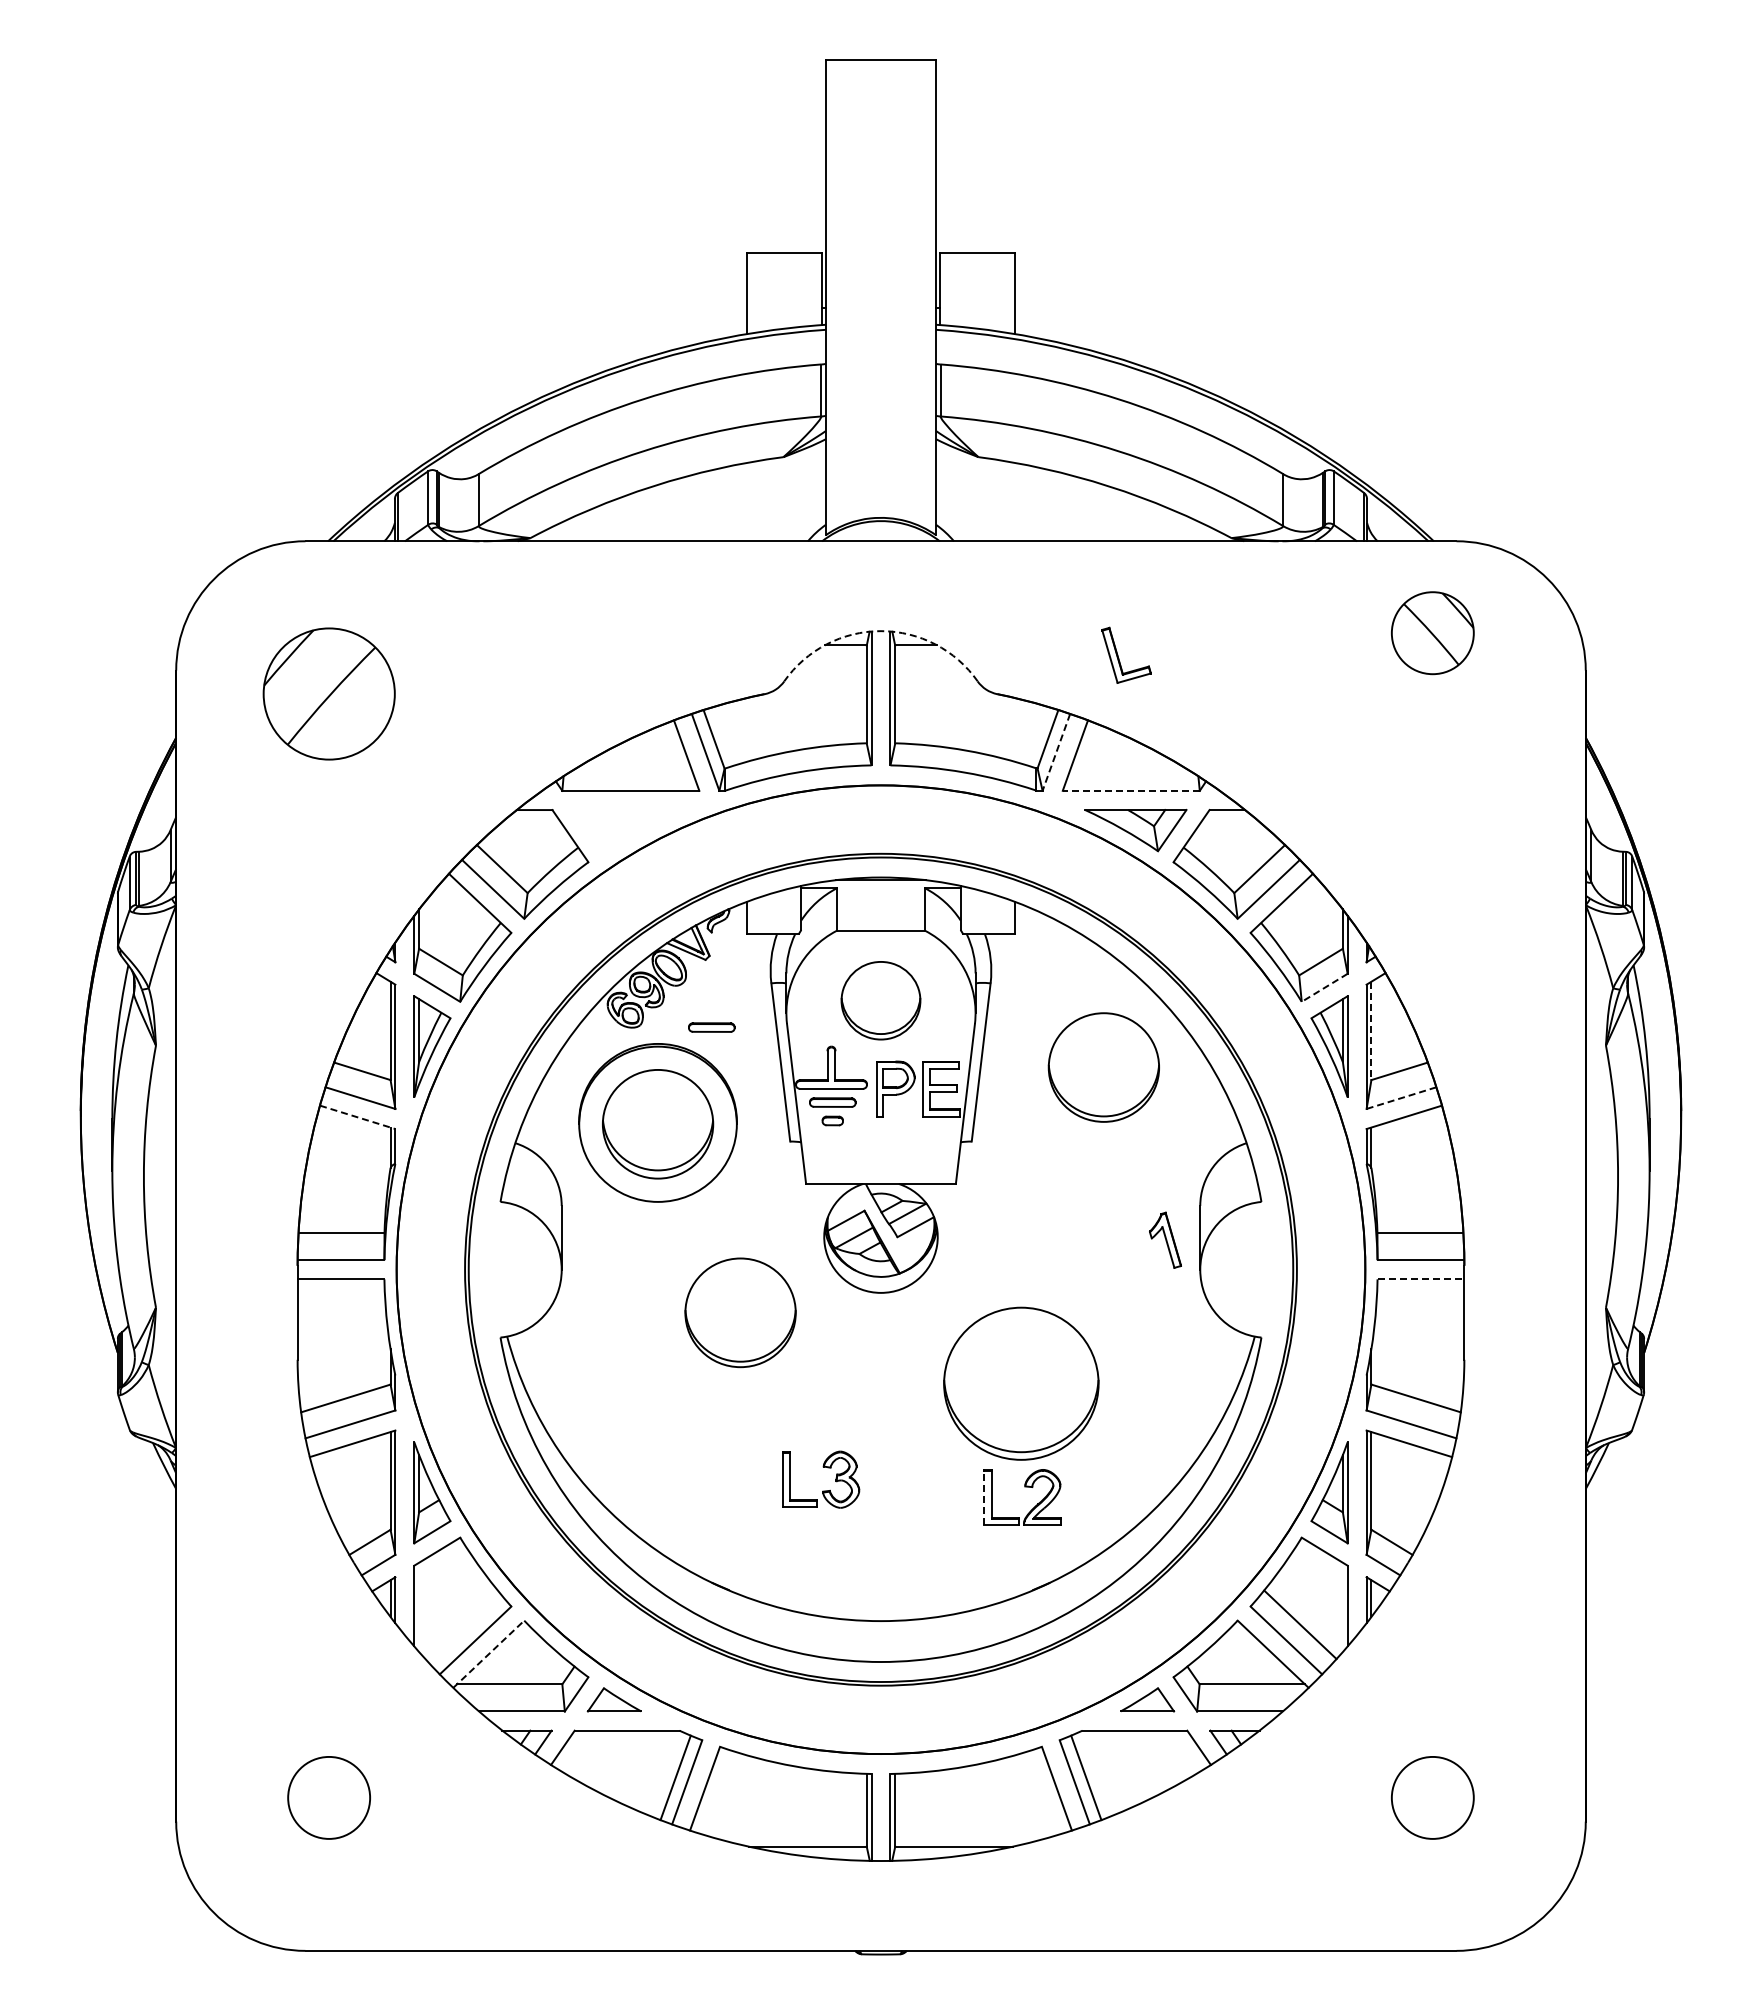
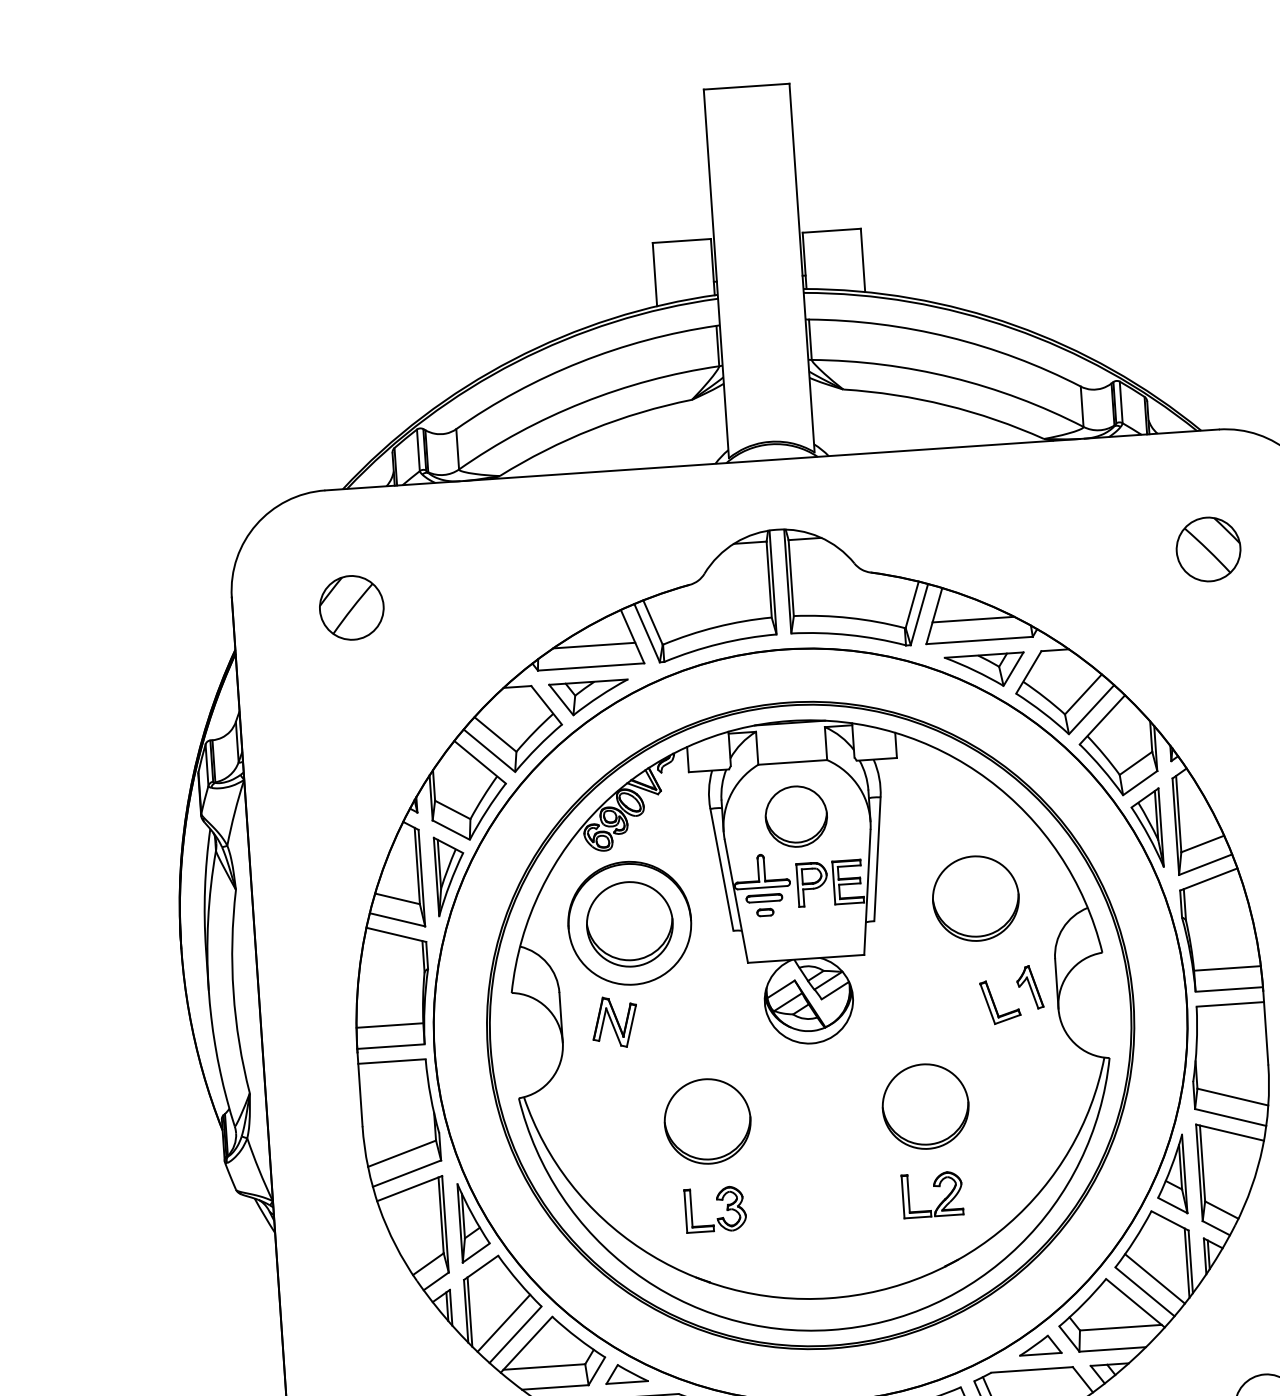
arc: (880, 631) -> (776, 530), dashed -> solid
part: (1432, 633) -> (1208, 549), moved
part: (1118, 654) -> (994, 1001), moved
part: (328, 694) -> (351, 608), size x0.62
line: (1056, 752) -> (919, 614), dashed -> solid
line: (636, 763) -> (594, 645), added
line: (1124, 763) -> (972, 619), added
line: (1131, 790) -> (979, 640), dashed -> solid
part: (625, 830) -> (589, 698), added
line: (1324, 987) -> (1140, 782), dashed -> solid
part: (711, 1027) -> (666, 846), removed
line: (1371, 1031) -> (1178, 814), dashed -> solid
part: (1103, 1067) -> (975, 898), moved
line: (1401, 1098) -> (1205, 865), dashed -> solid
line: (358, 1117) -> (396, 934), dashed -> solid
part: (629, 1248) -> (614, 1022), added
line: (1421, 1279) -> (1230, 1004), dashed -> solid
part: (740, 1312) -> (707, 1121), moved
part: (1021, 1383) -> (925, 1106), size x0.71
part: (822, 1490) -> (717, 1218), moved
line: (984, 1497) -> (903, 1196), dashed -> solid
line: (419, 1607) -> (470, 1312), added
line: (1342, 1607) -> (1186, 1263), added
line: (461, 1624) -> (503, 1323), added
line: (488, 1654) -> (526, 1344), dashed -> solid

